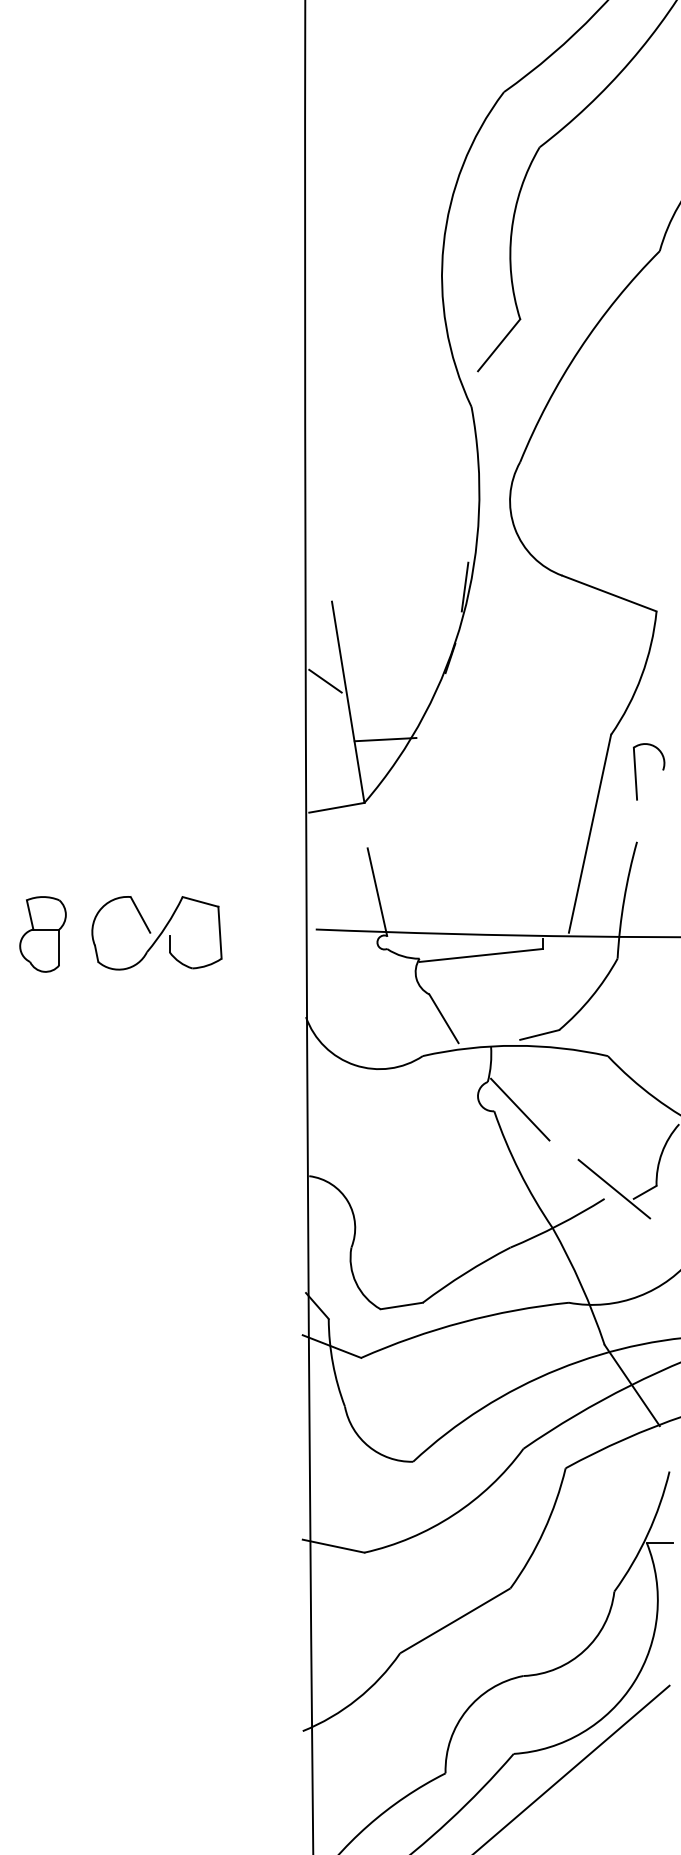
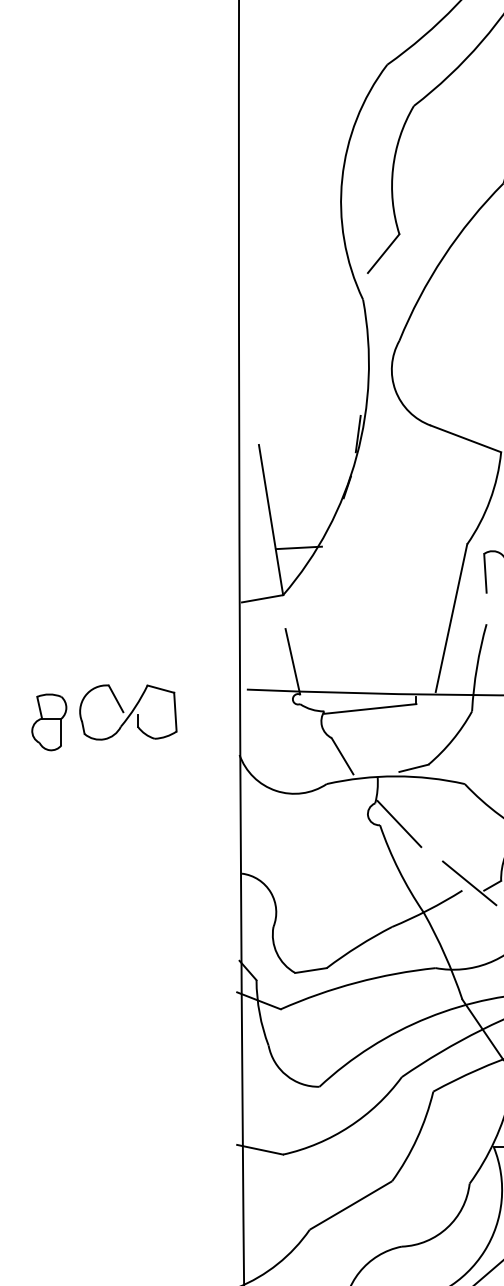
line: (325, 680) -> (254, 503), removed
part: (156, 933) -> (128, 712), moved
part: (42, 934) -> (48, 722), moved

